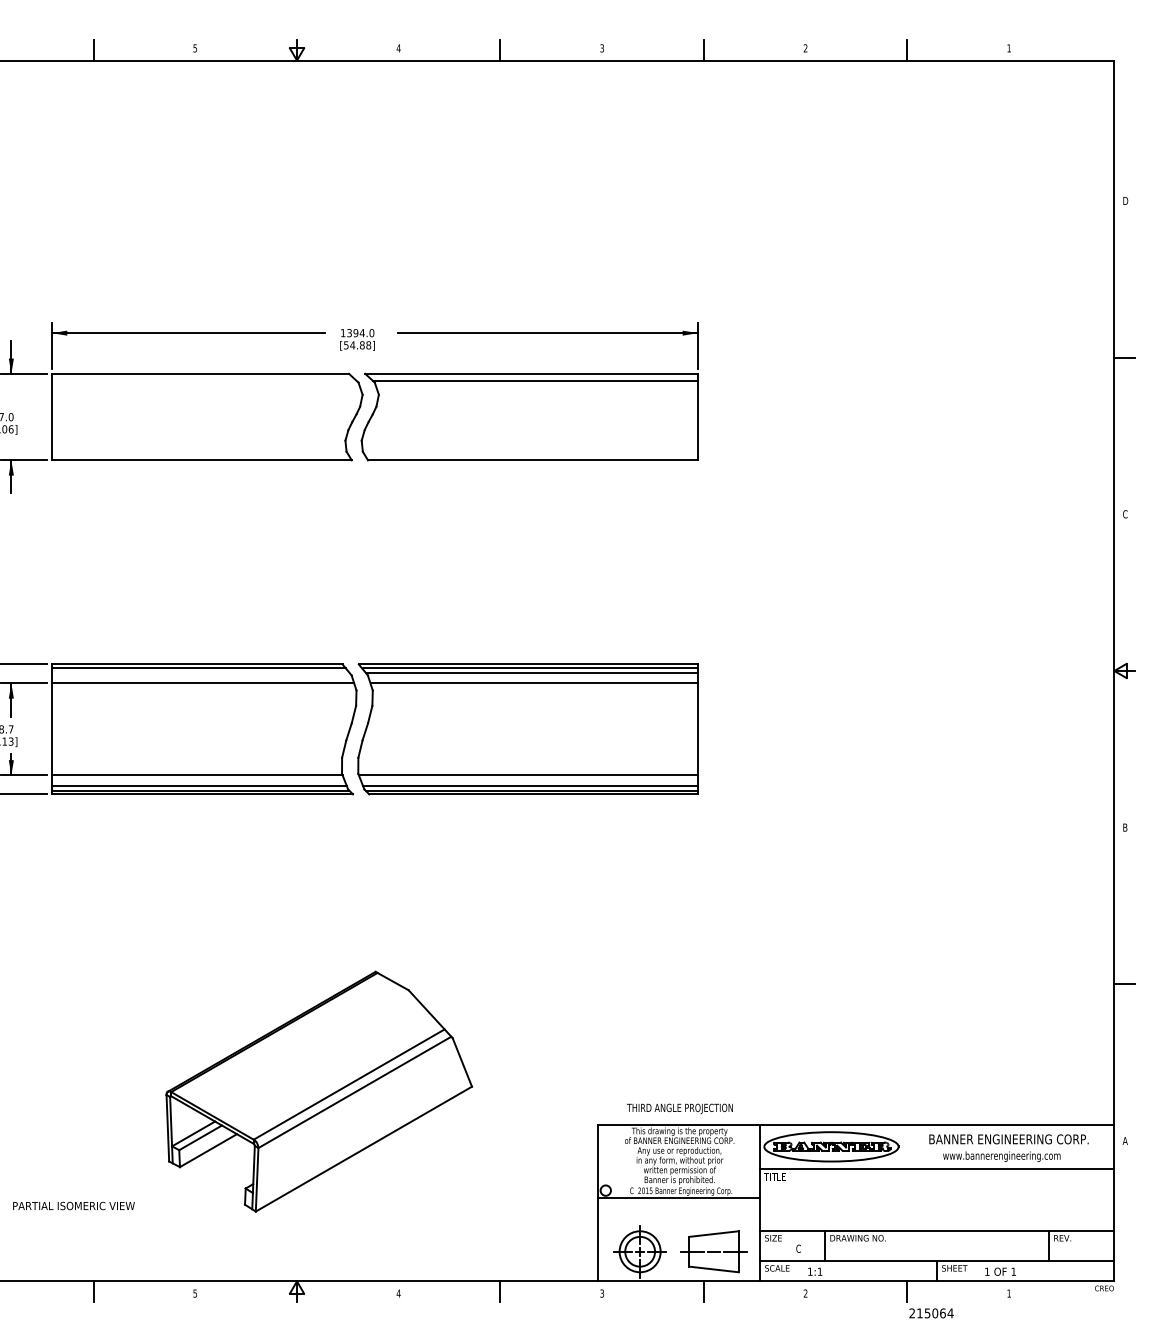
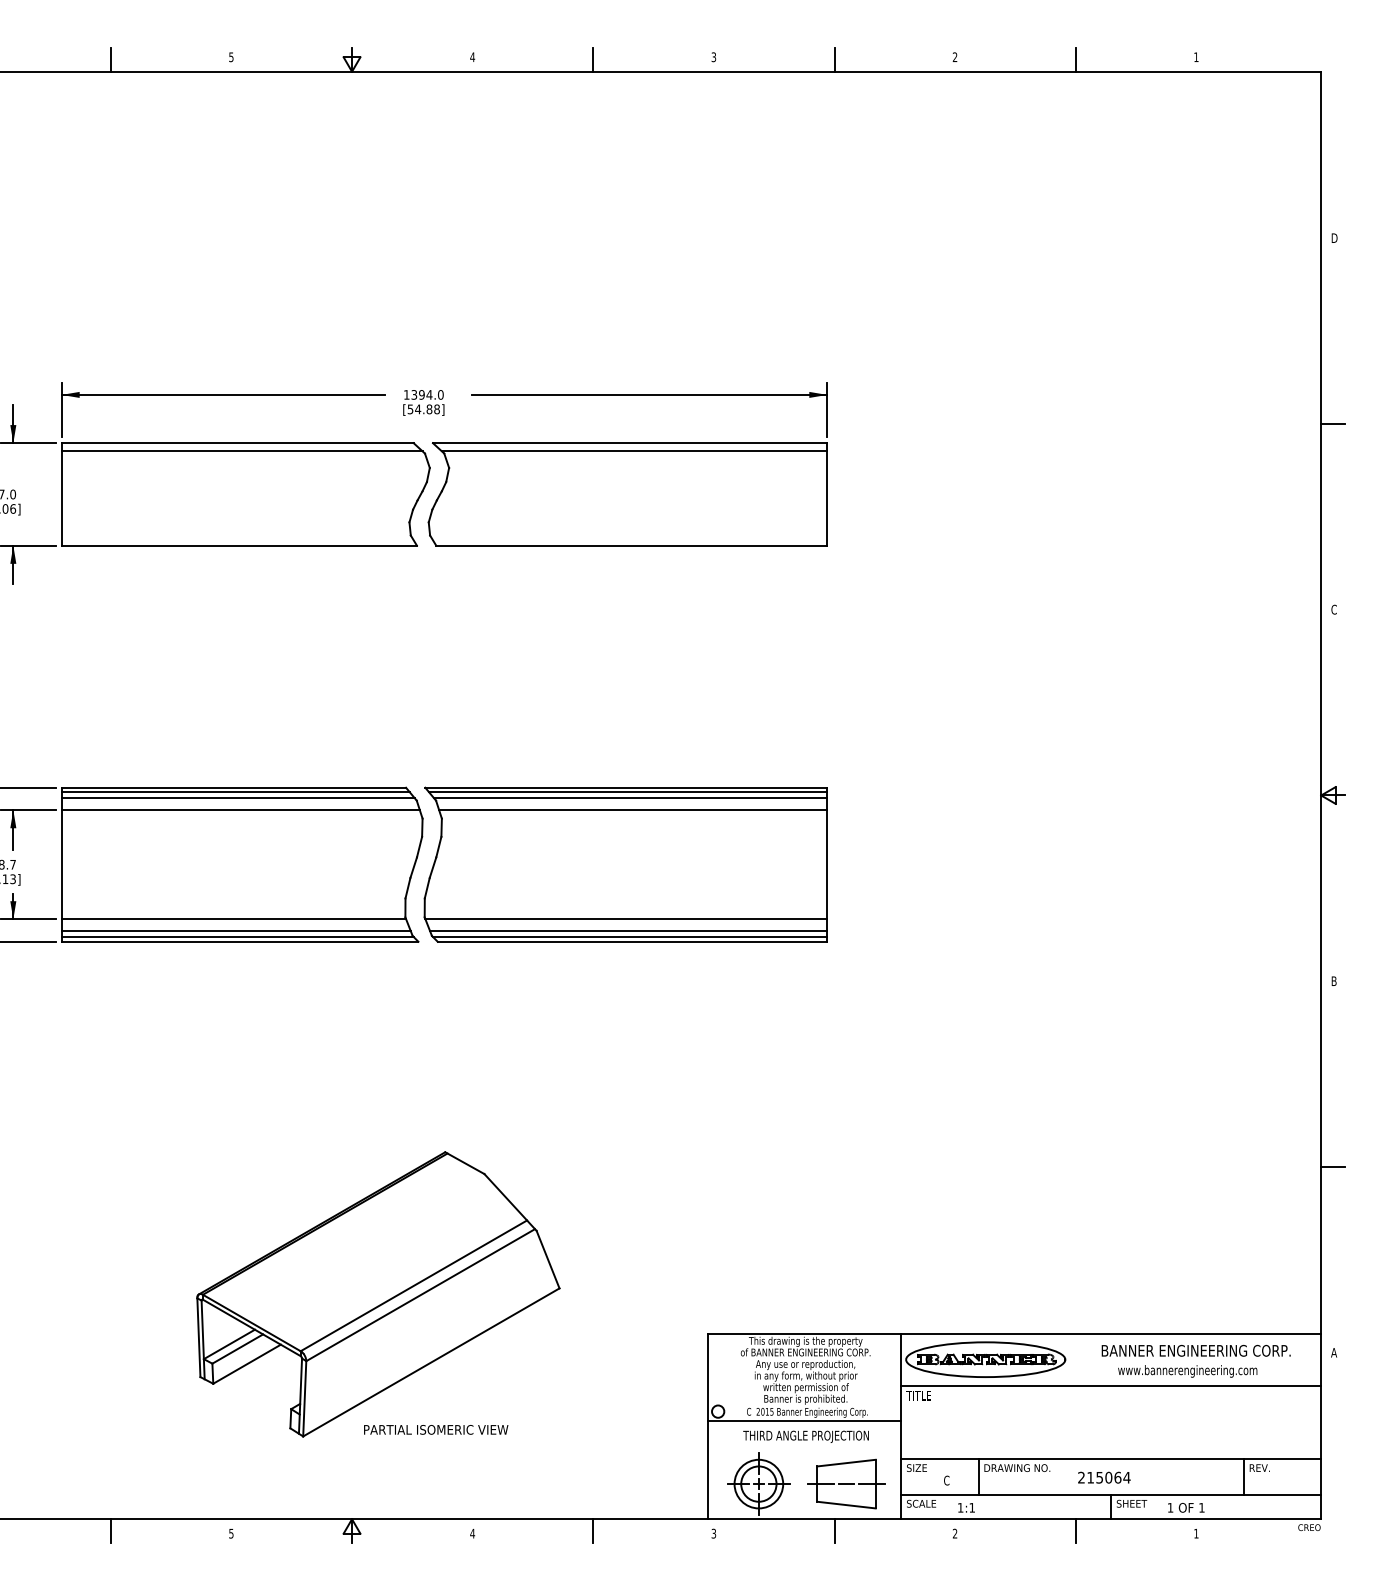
line: (204, 380) -> (242, 451), added
line: (200, 673) -> (237, 798), added
text: (679, 1108) -> (805, 1436), moved
text: (73, 1205) -> (435, 1429), moved
text: (931, 1313) -> (1104, 1477), moved

